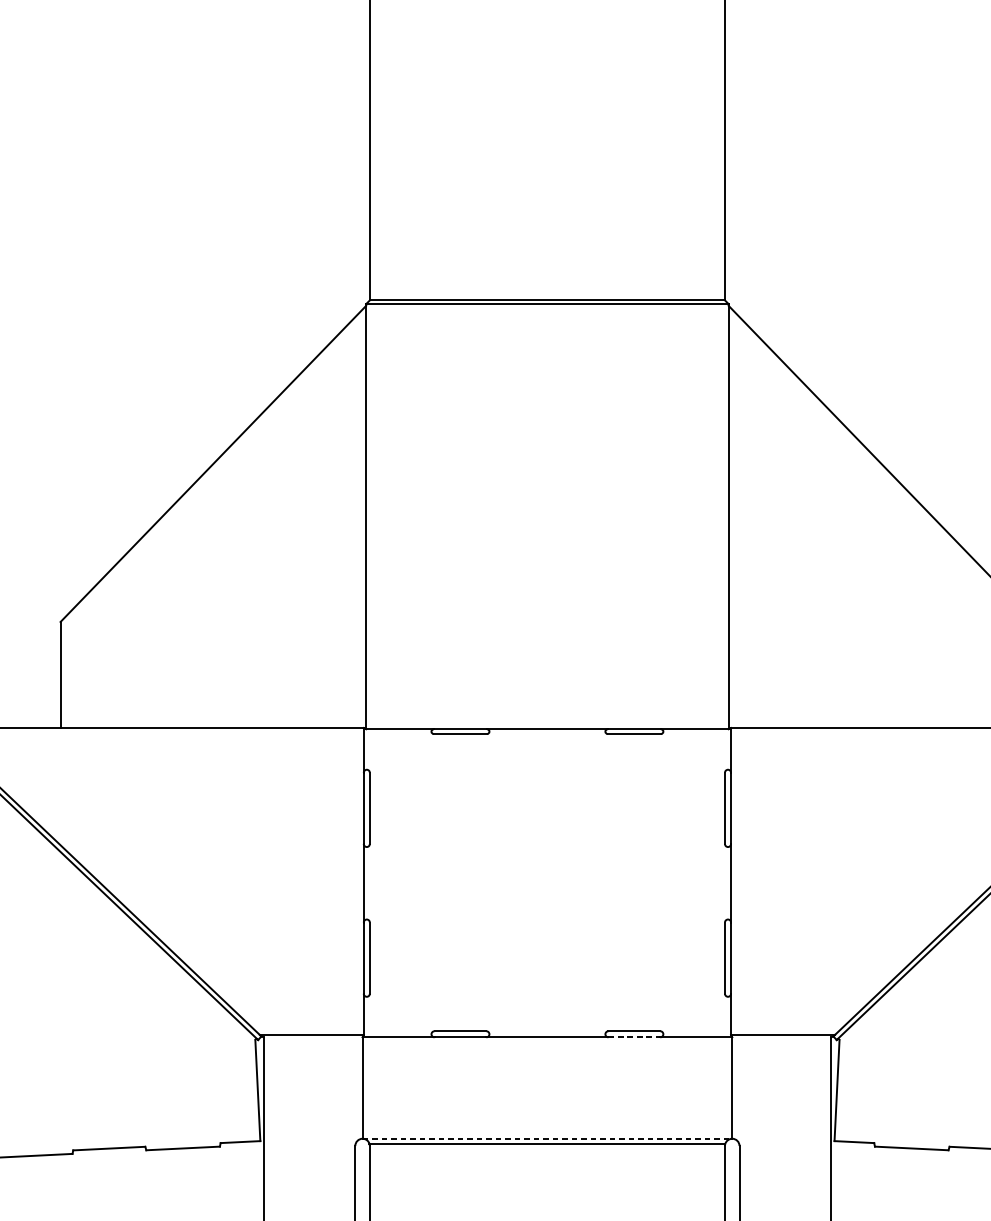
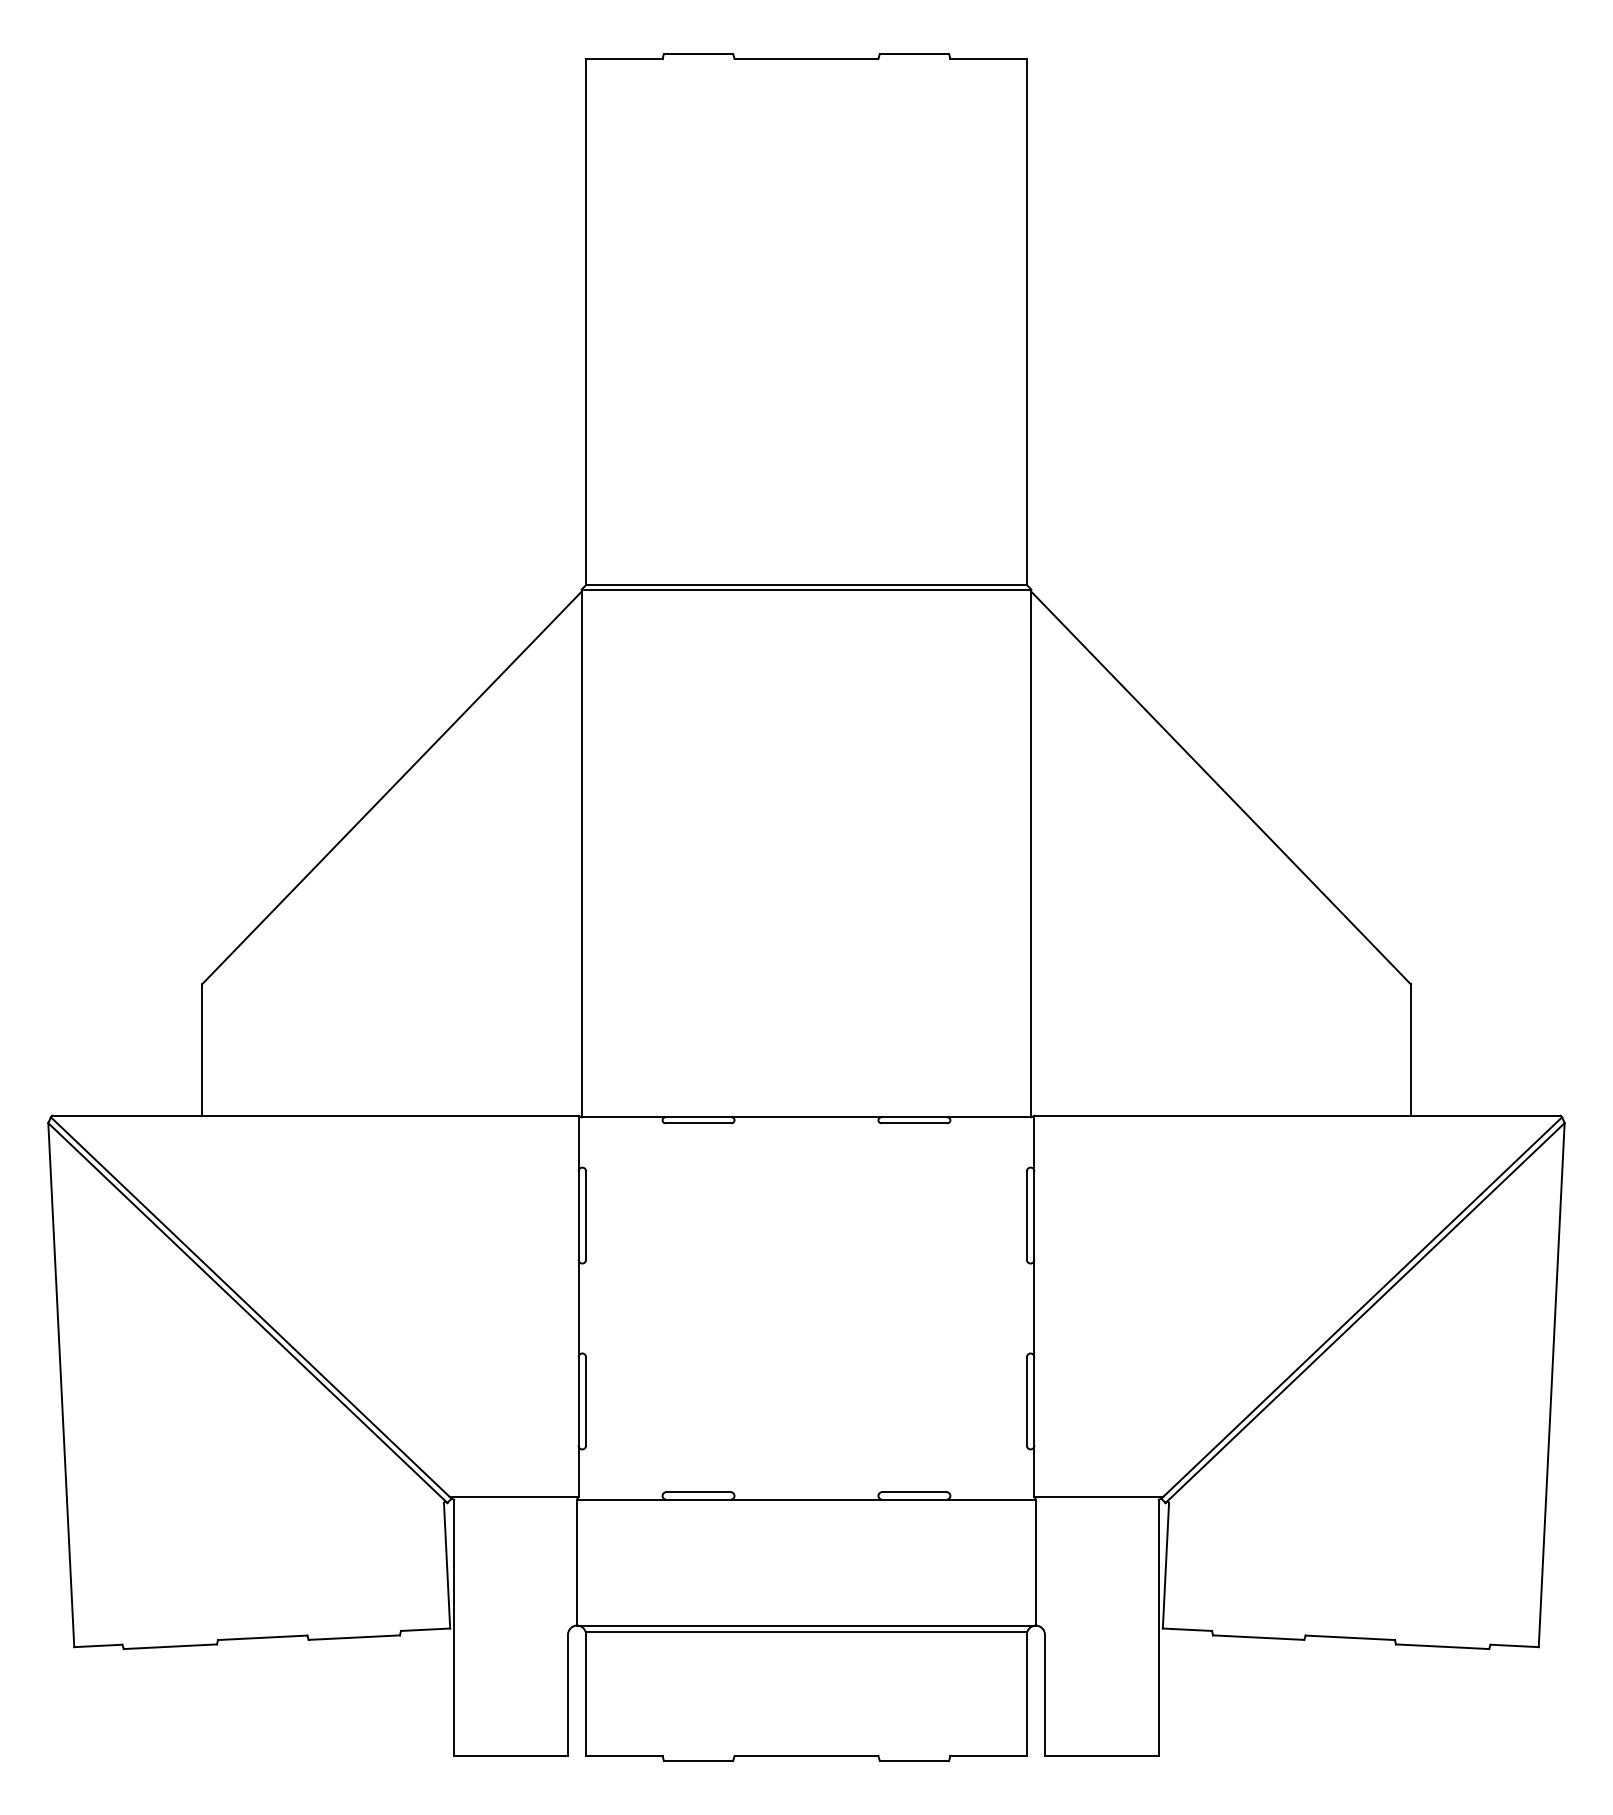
line: (634, 1037) -> (914, 1499), dashed -> solid
line: (547, 1138) -> (806, 1625), dashed -> solid

